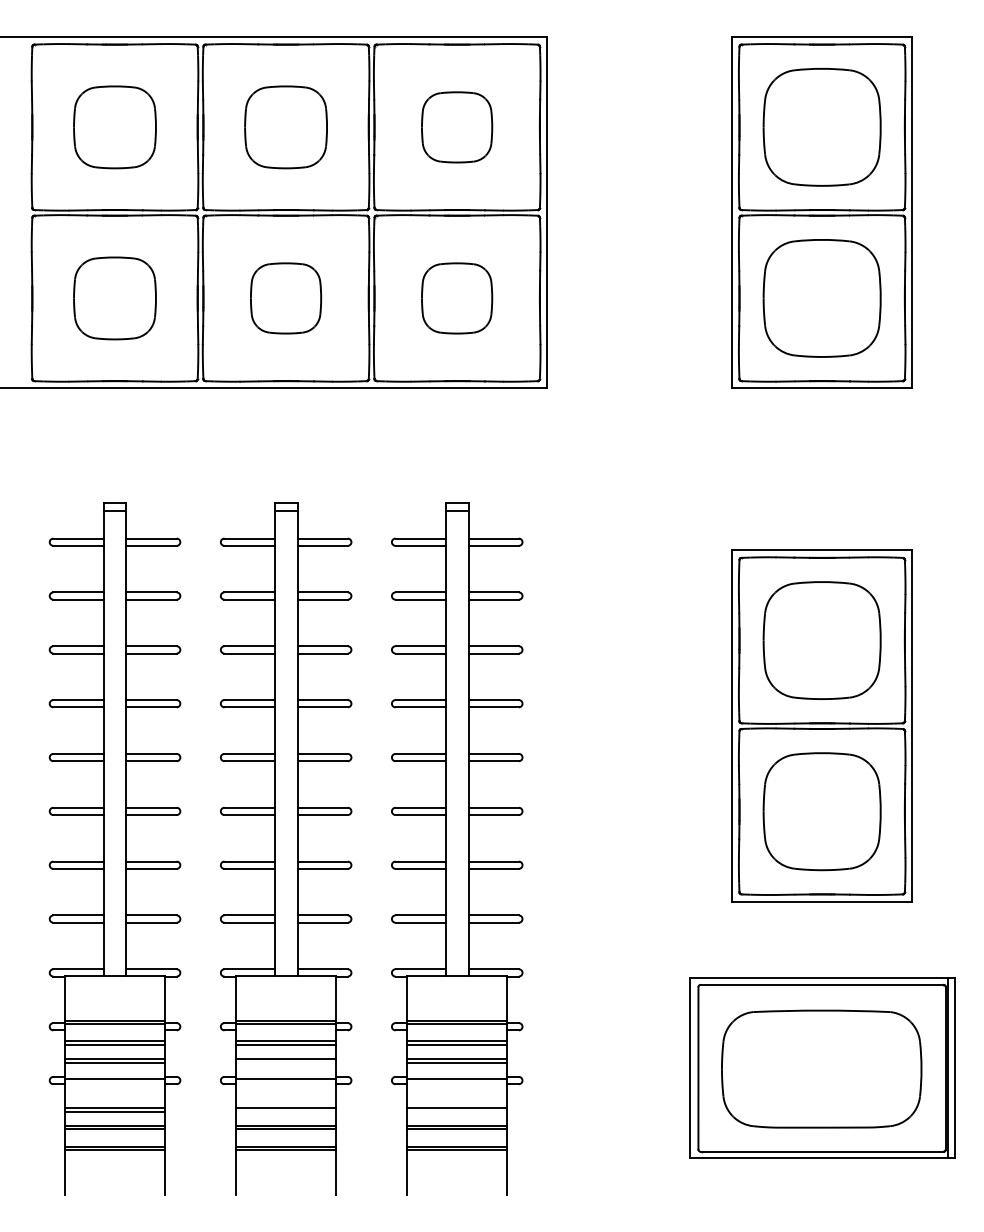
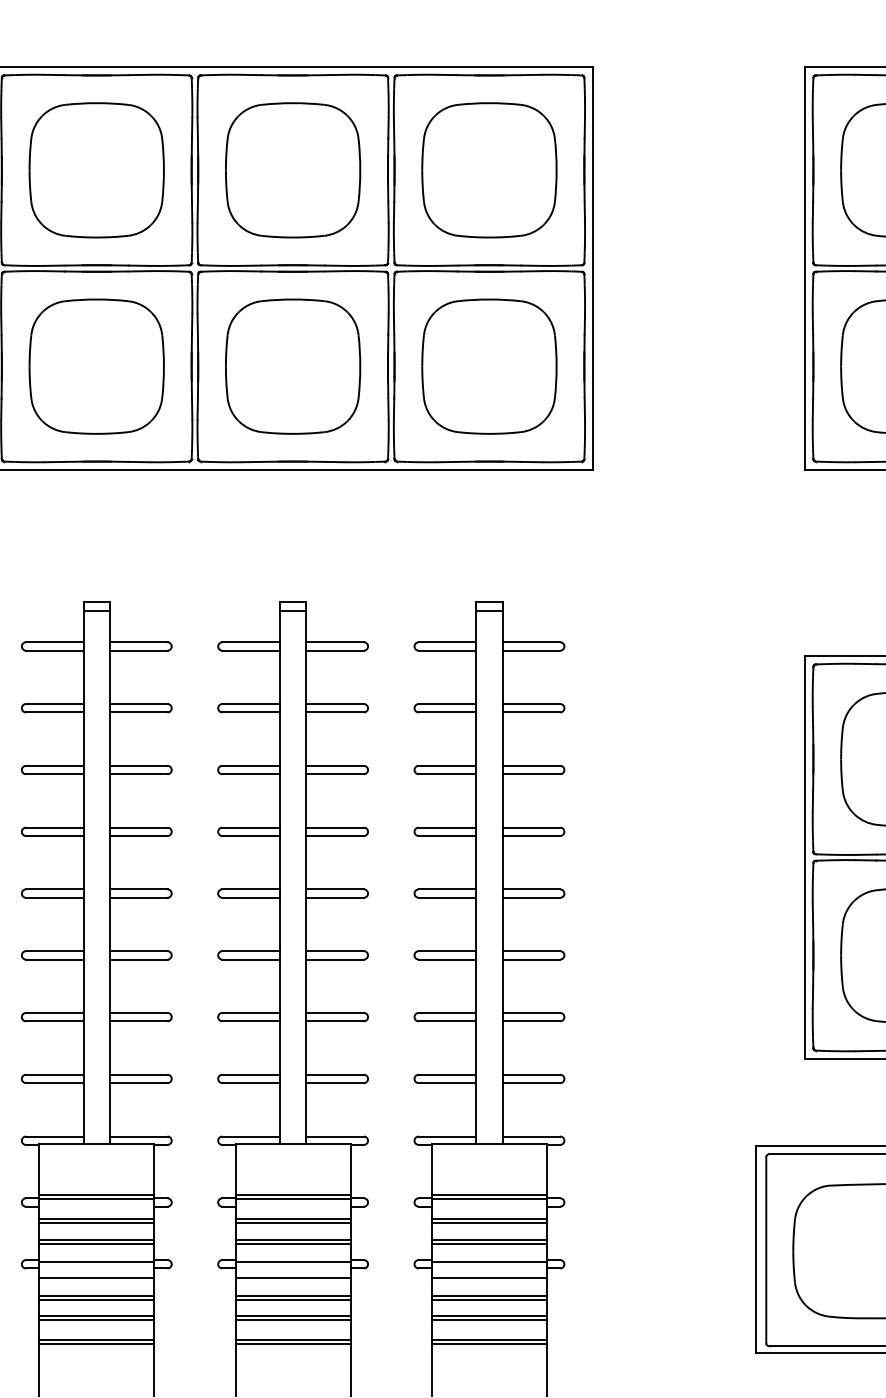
part: (114, 127) -> (96, 170), size x1.43
part: (285, 127) -> (292, 170), size x1.43
part: (456, 127) -> (488, 170), size x1.67
part: (114, 298) -> (96, 366), size x1.43
part: (285, 298) -> (292, 366), size x1.67
part: (456, 298) -> (488, 366), size x1.67
line: (285, 1062) -> (292, 1243), added
line: (114, 1092) -> (96, 1277), added
line: (285, 1092) -> (292, 1277), added
line: (457, 1092) -> (489, 1277), added
line: (285, 1111) -> (292, 1299), added
line: (457, 1111) -> (489, 1299), added

